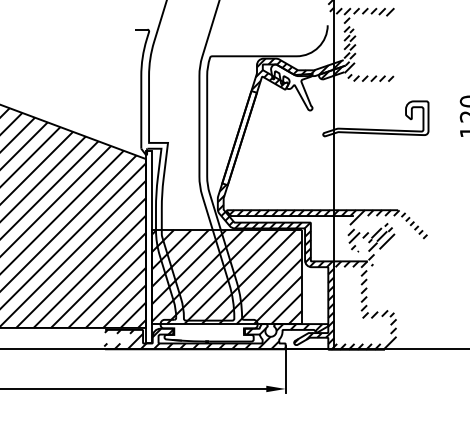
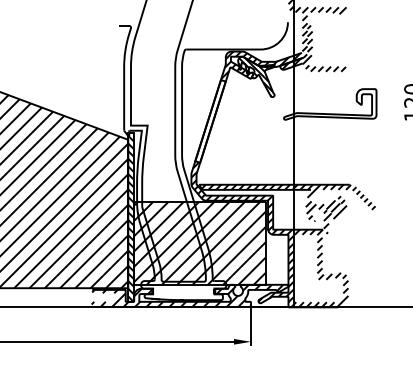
hatch: (290, 87) -> (255, 76), added
hatch: (148, 247) -> (130, 217), added

